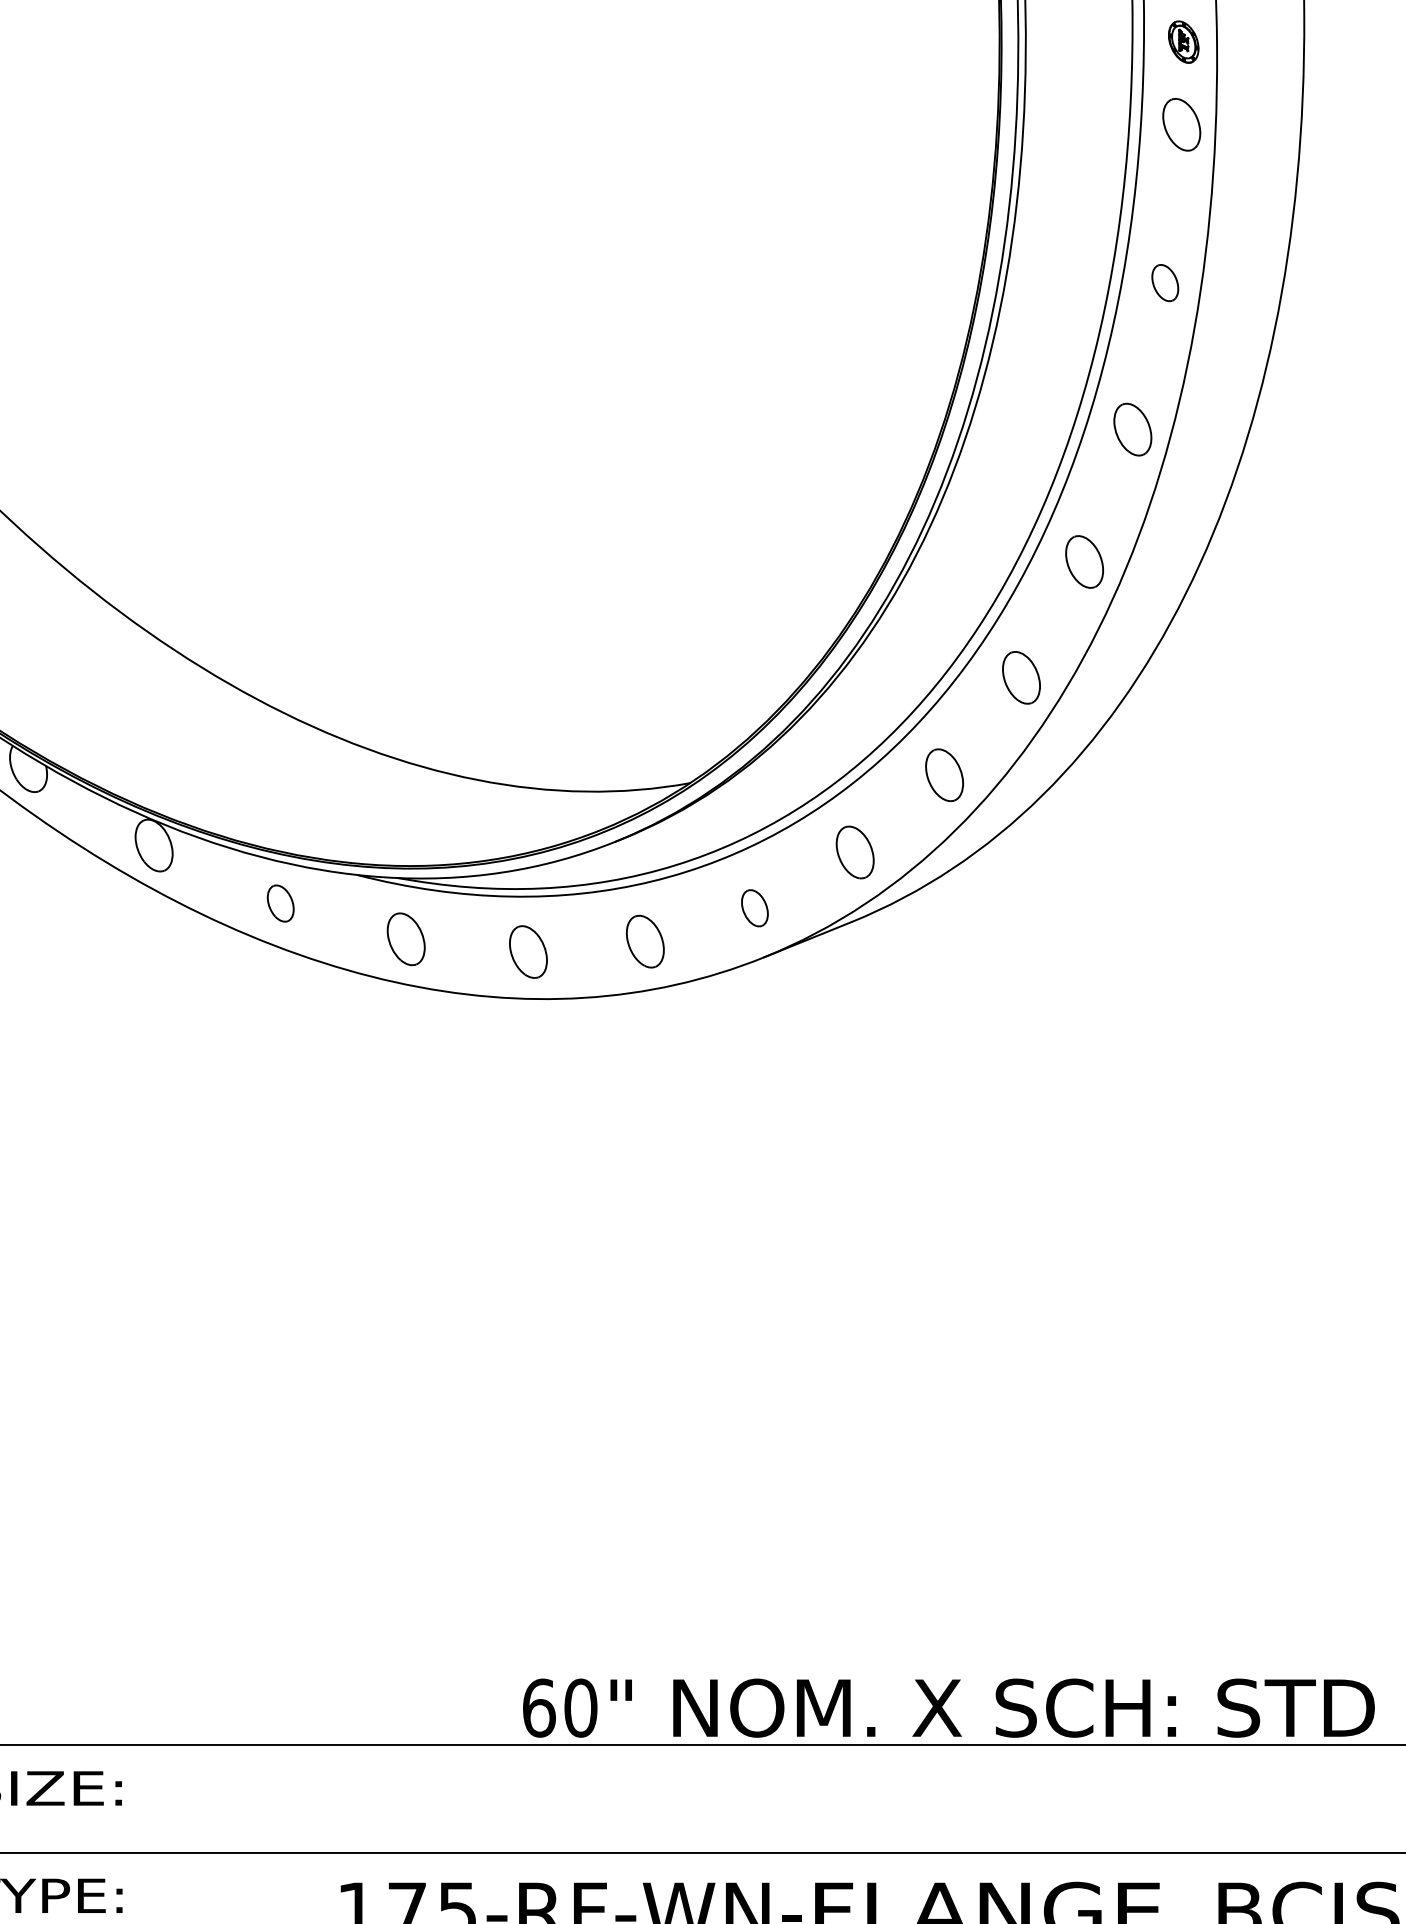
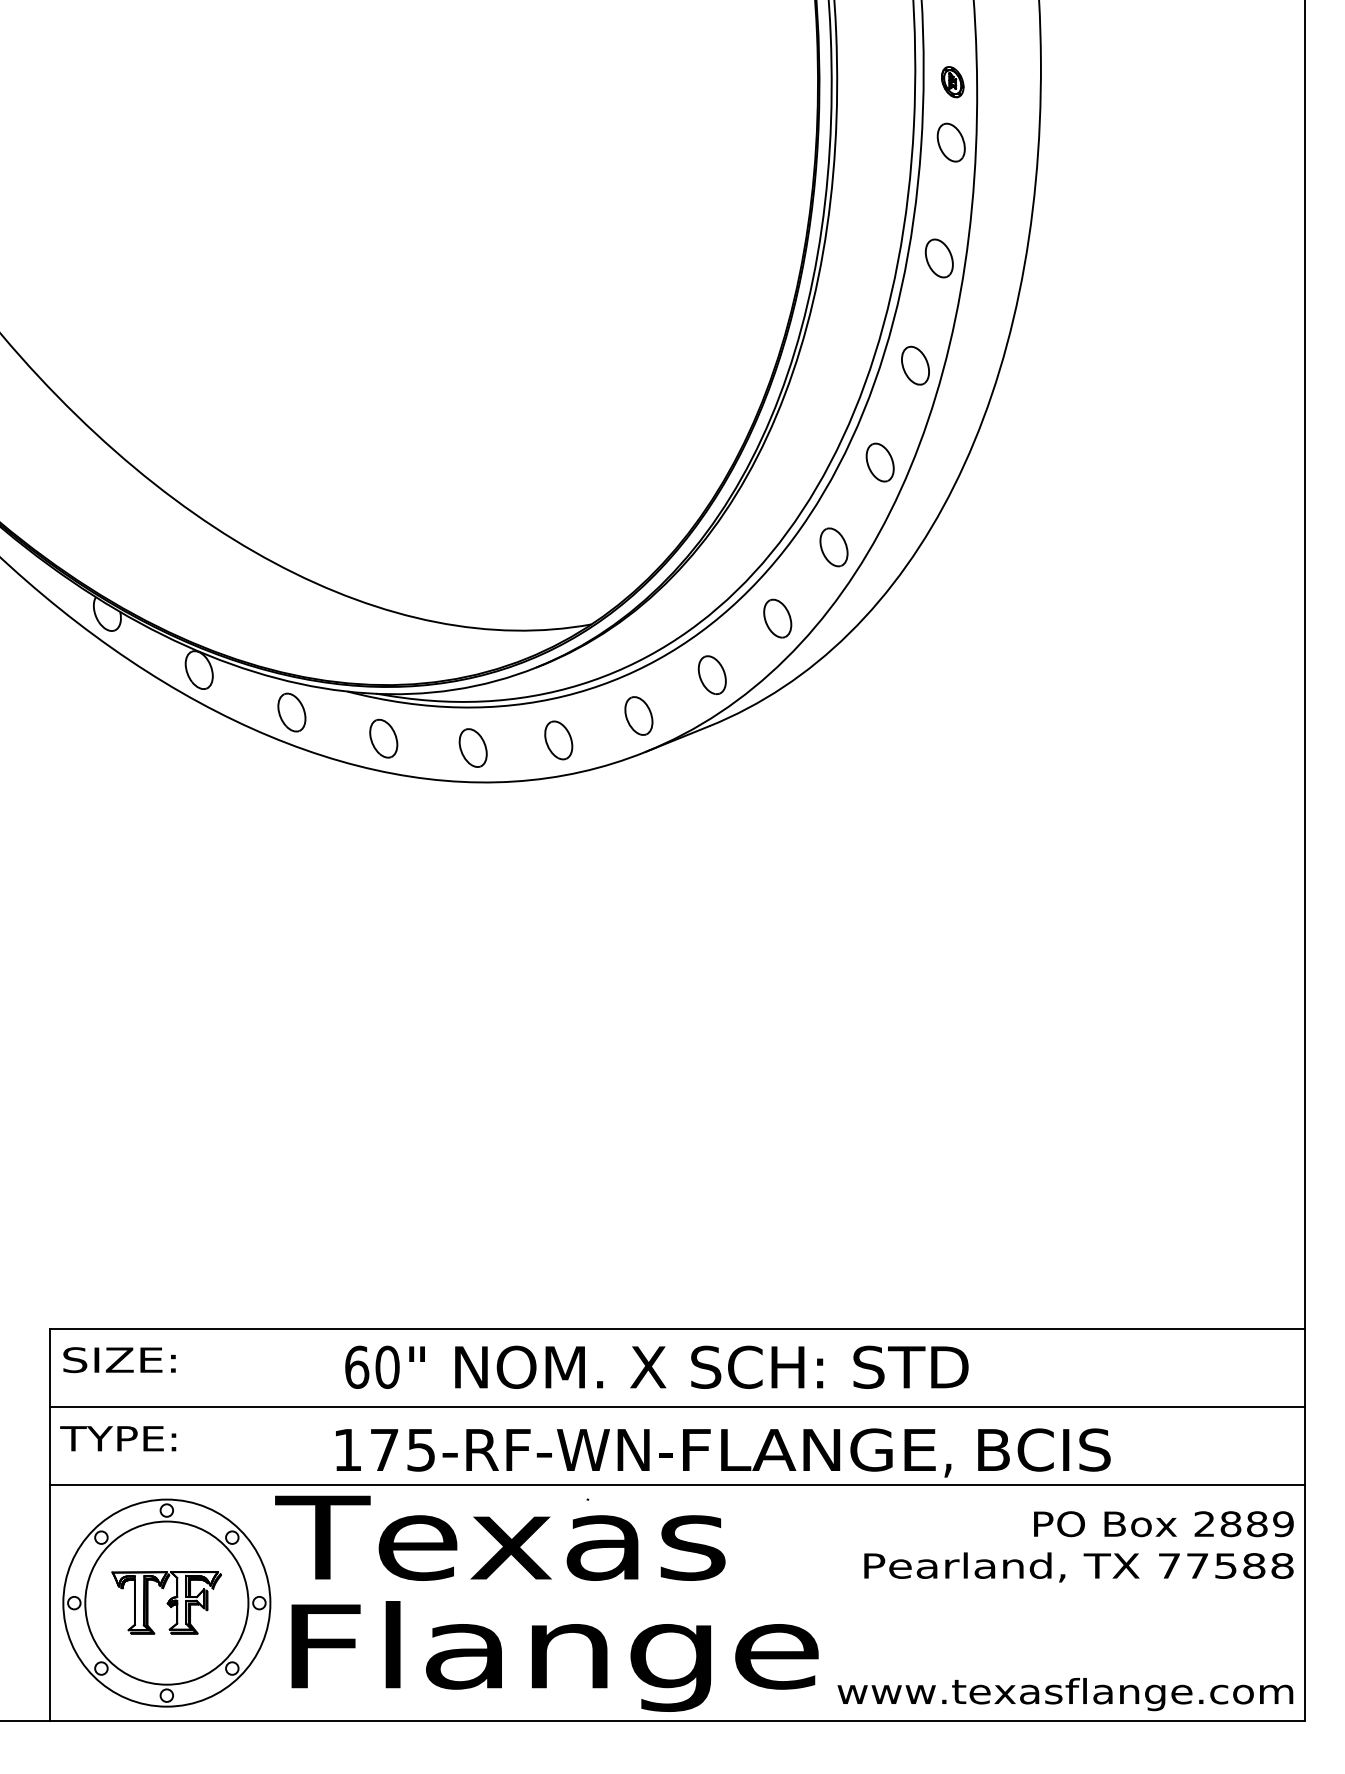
part: (1164, 283) -> (938, 258), size x1.43
part: (280, 903) -> (291, 712), size x1.43
part: (754, 907) -> (638, 715), size x1.43
text: (948, 1706) -> (656, 1366), moved

